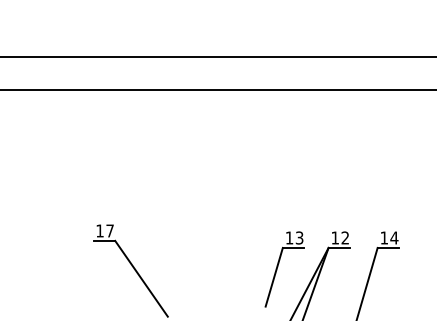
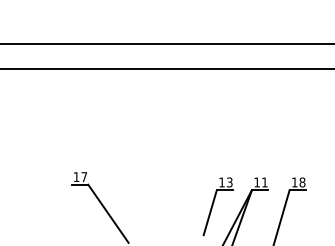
text: (344, 238) -> (264, 182), 12 -> 11
text: (394, 238) -> (302, 182), 14 -> 18

